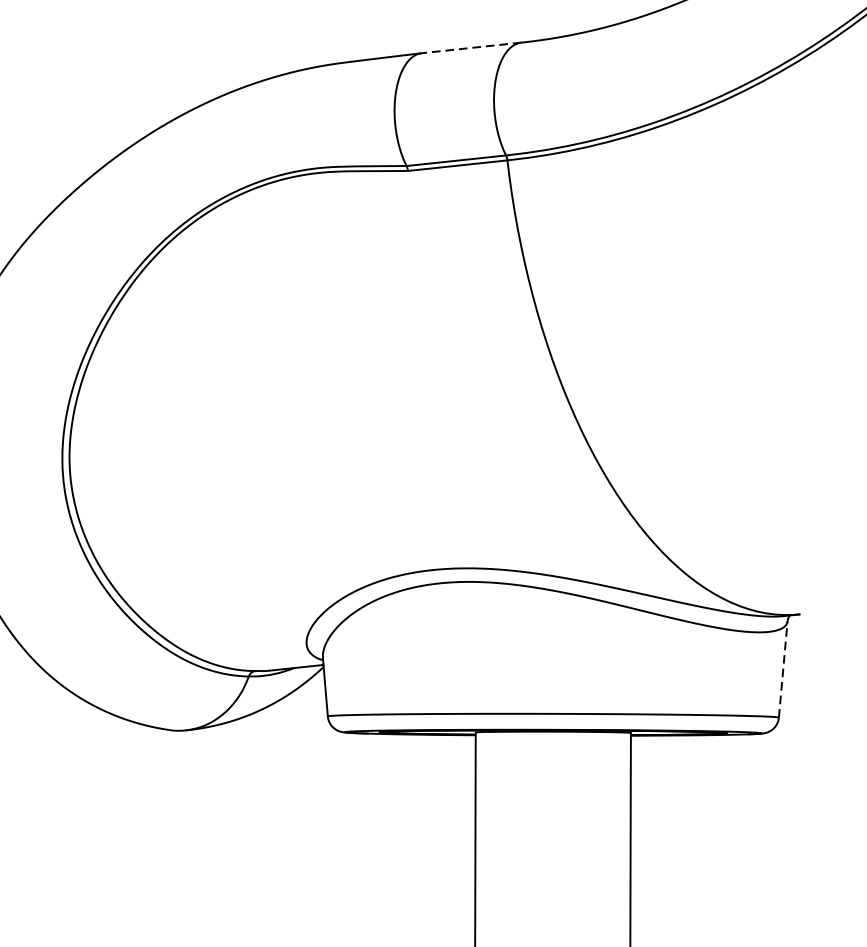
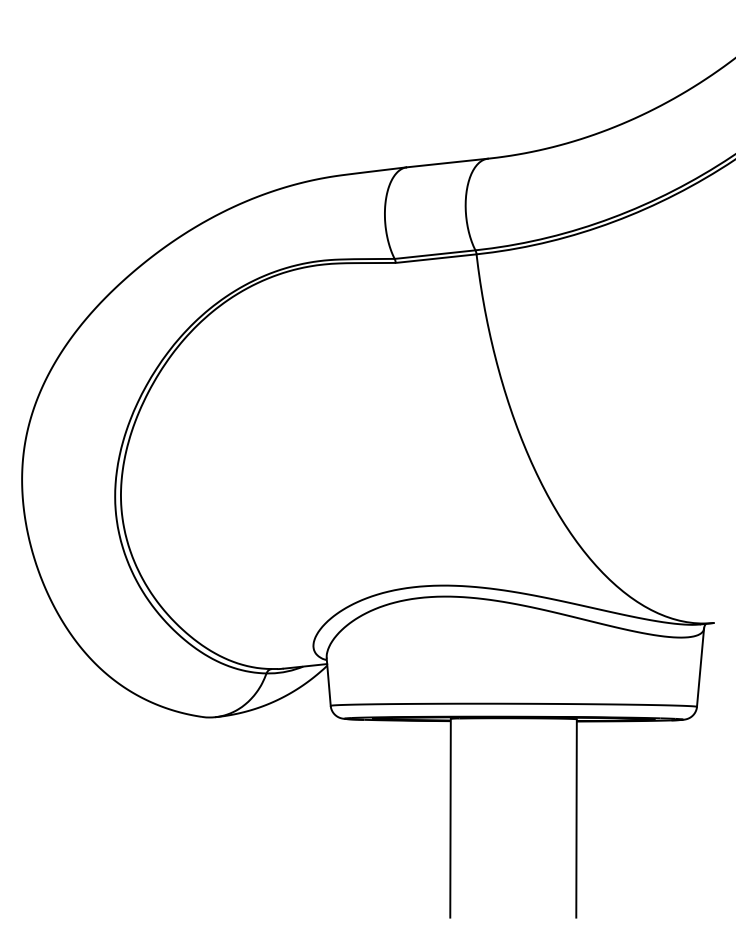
line: (471, 48) -> (447, 163), dashed -> solid
line: (783, 669) -> (700, 667), dashed -> solid

